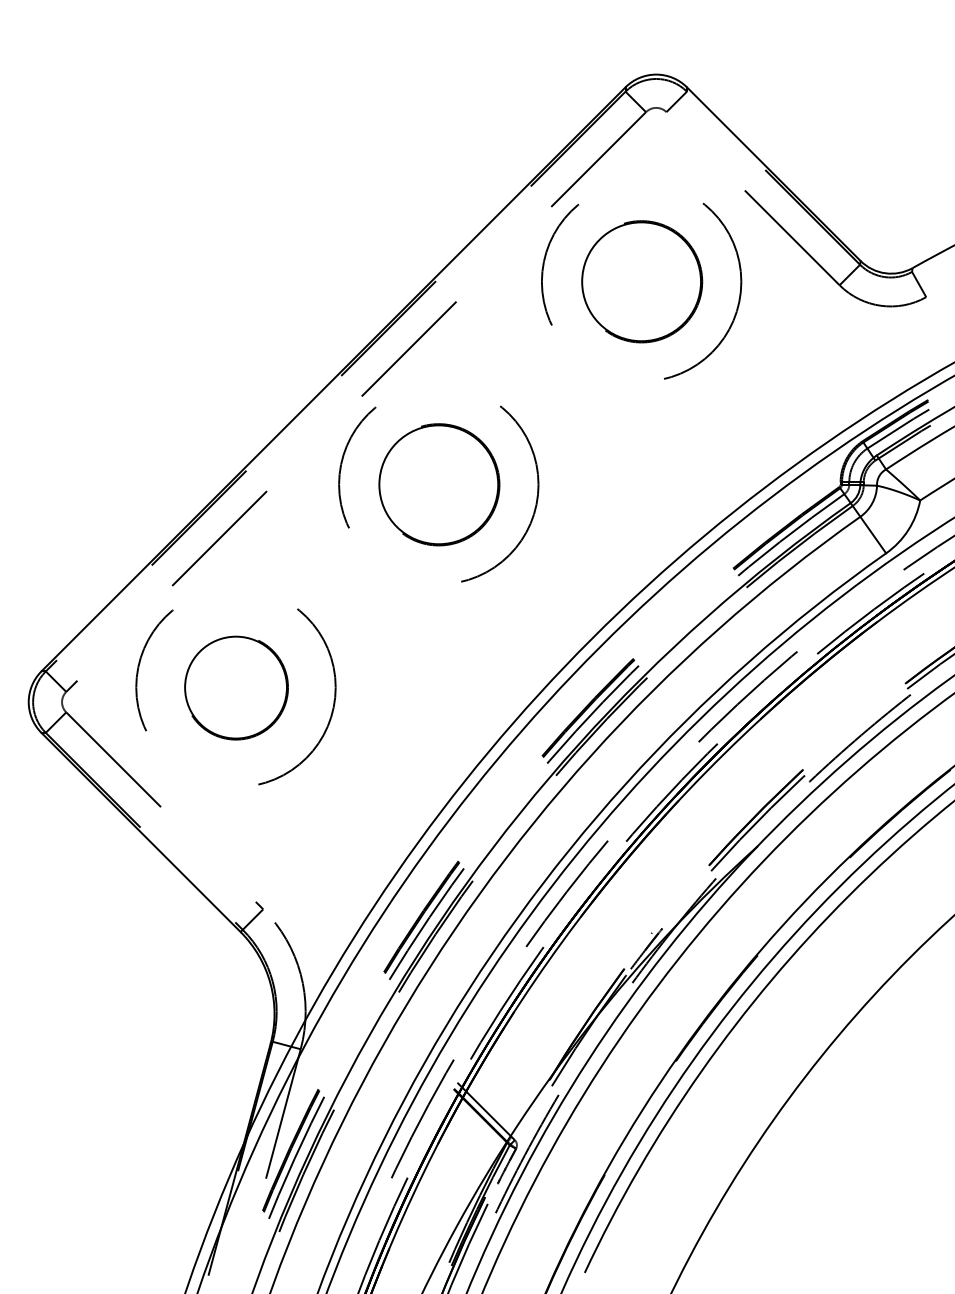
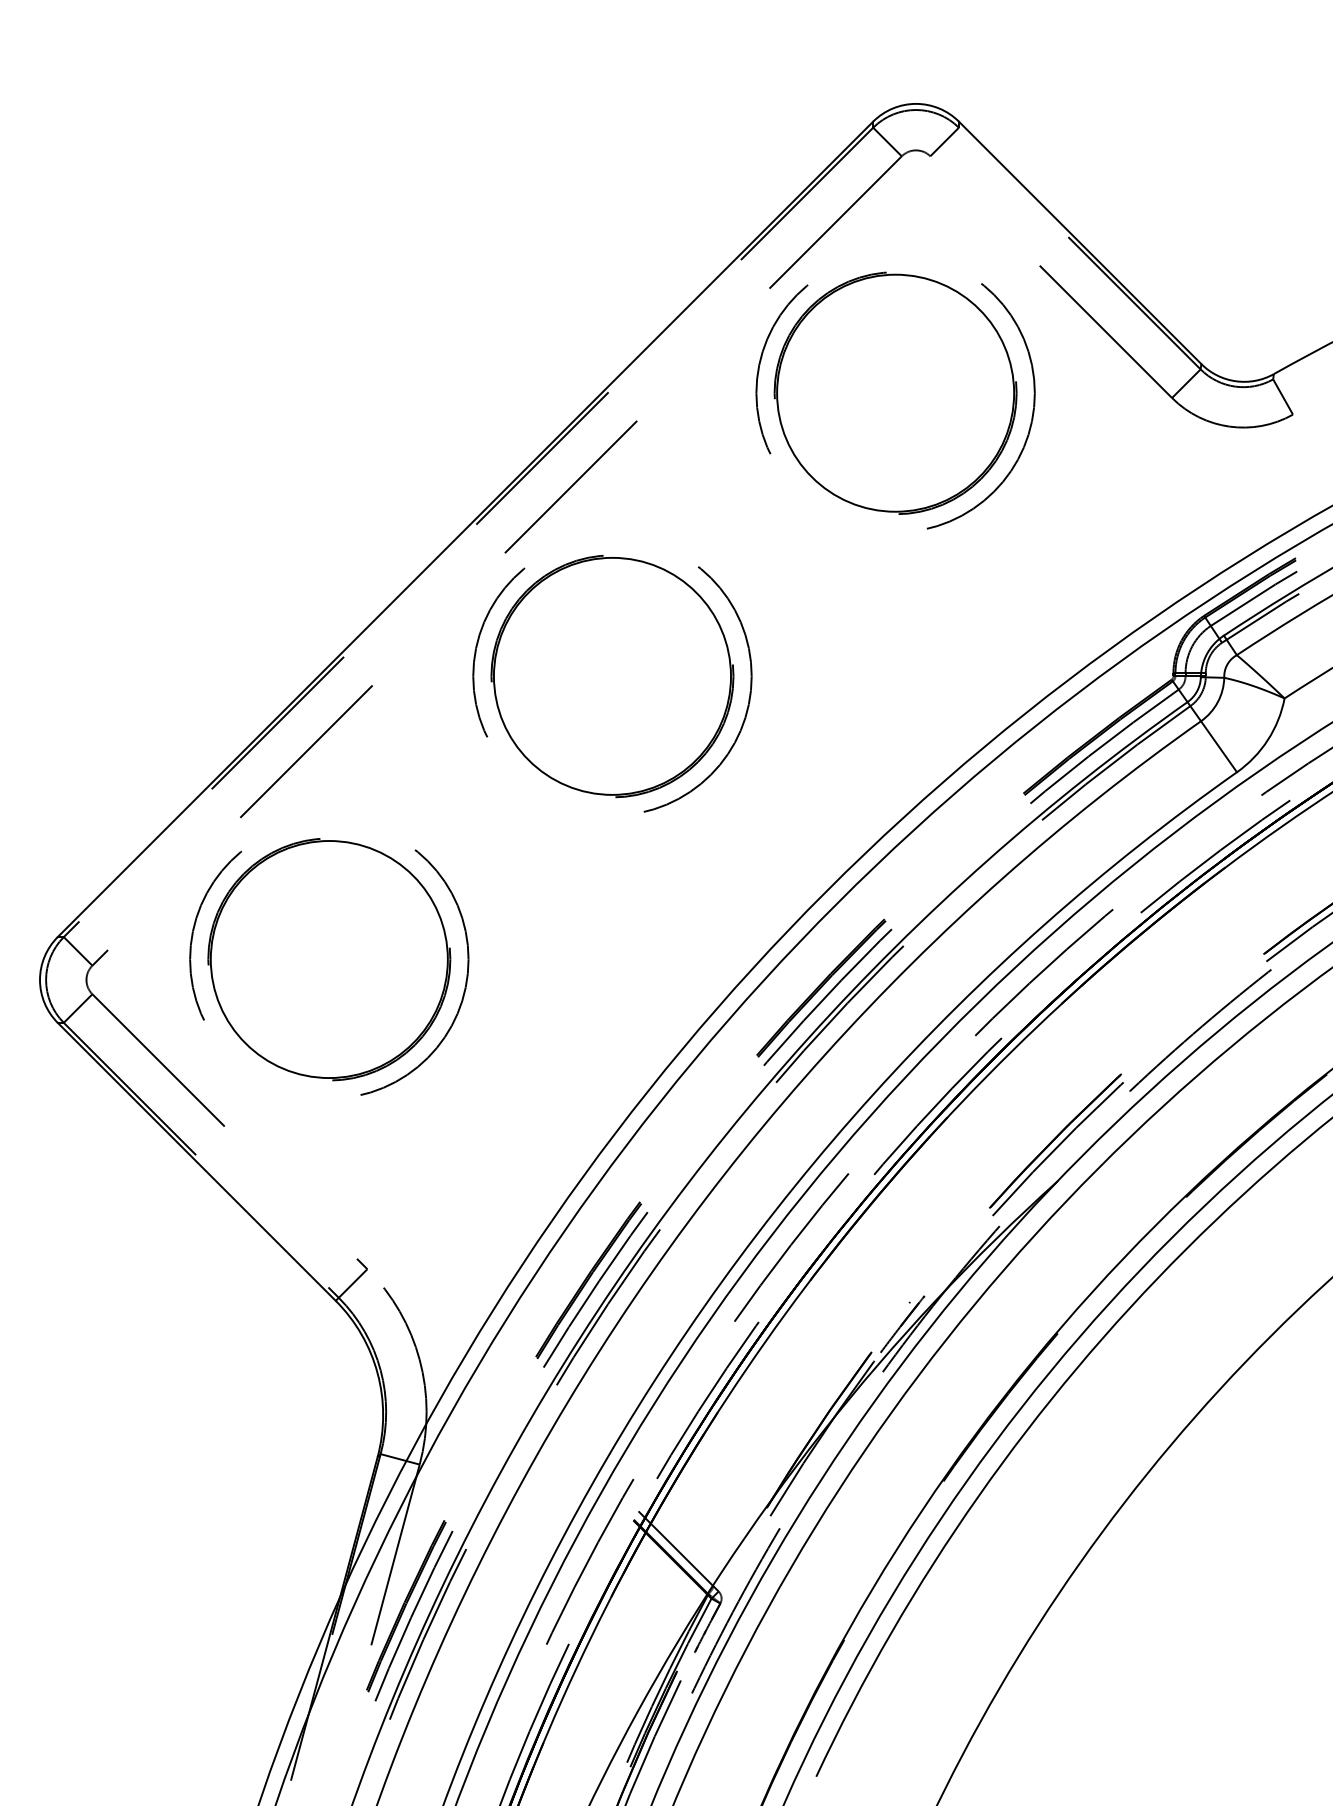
part: (641, 281) -> (895, 392), size x1.43
part: (438, 484) -> (612, 676), size x1.43
part: (236, 687) -> (329, 959), size x1.67

